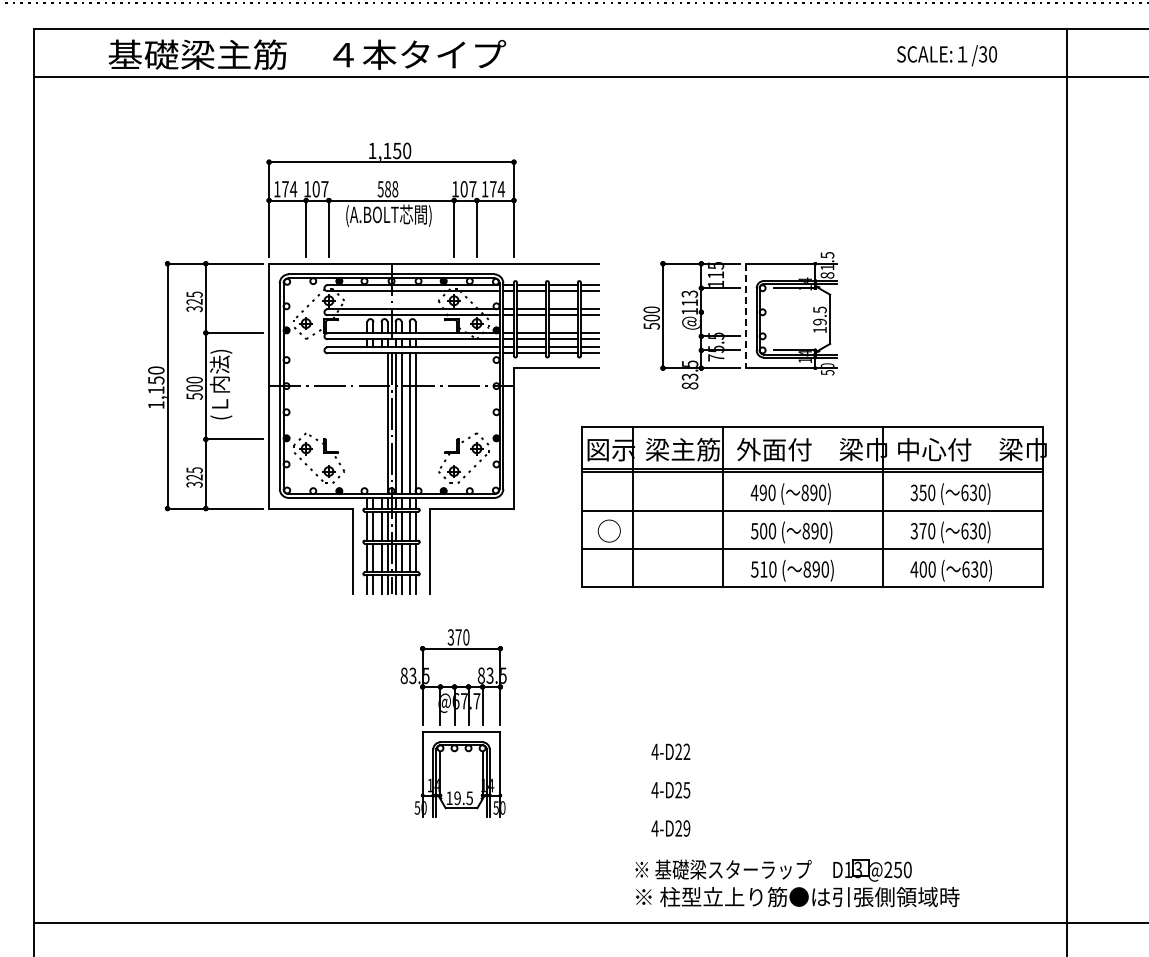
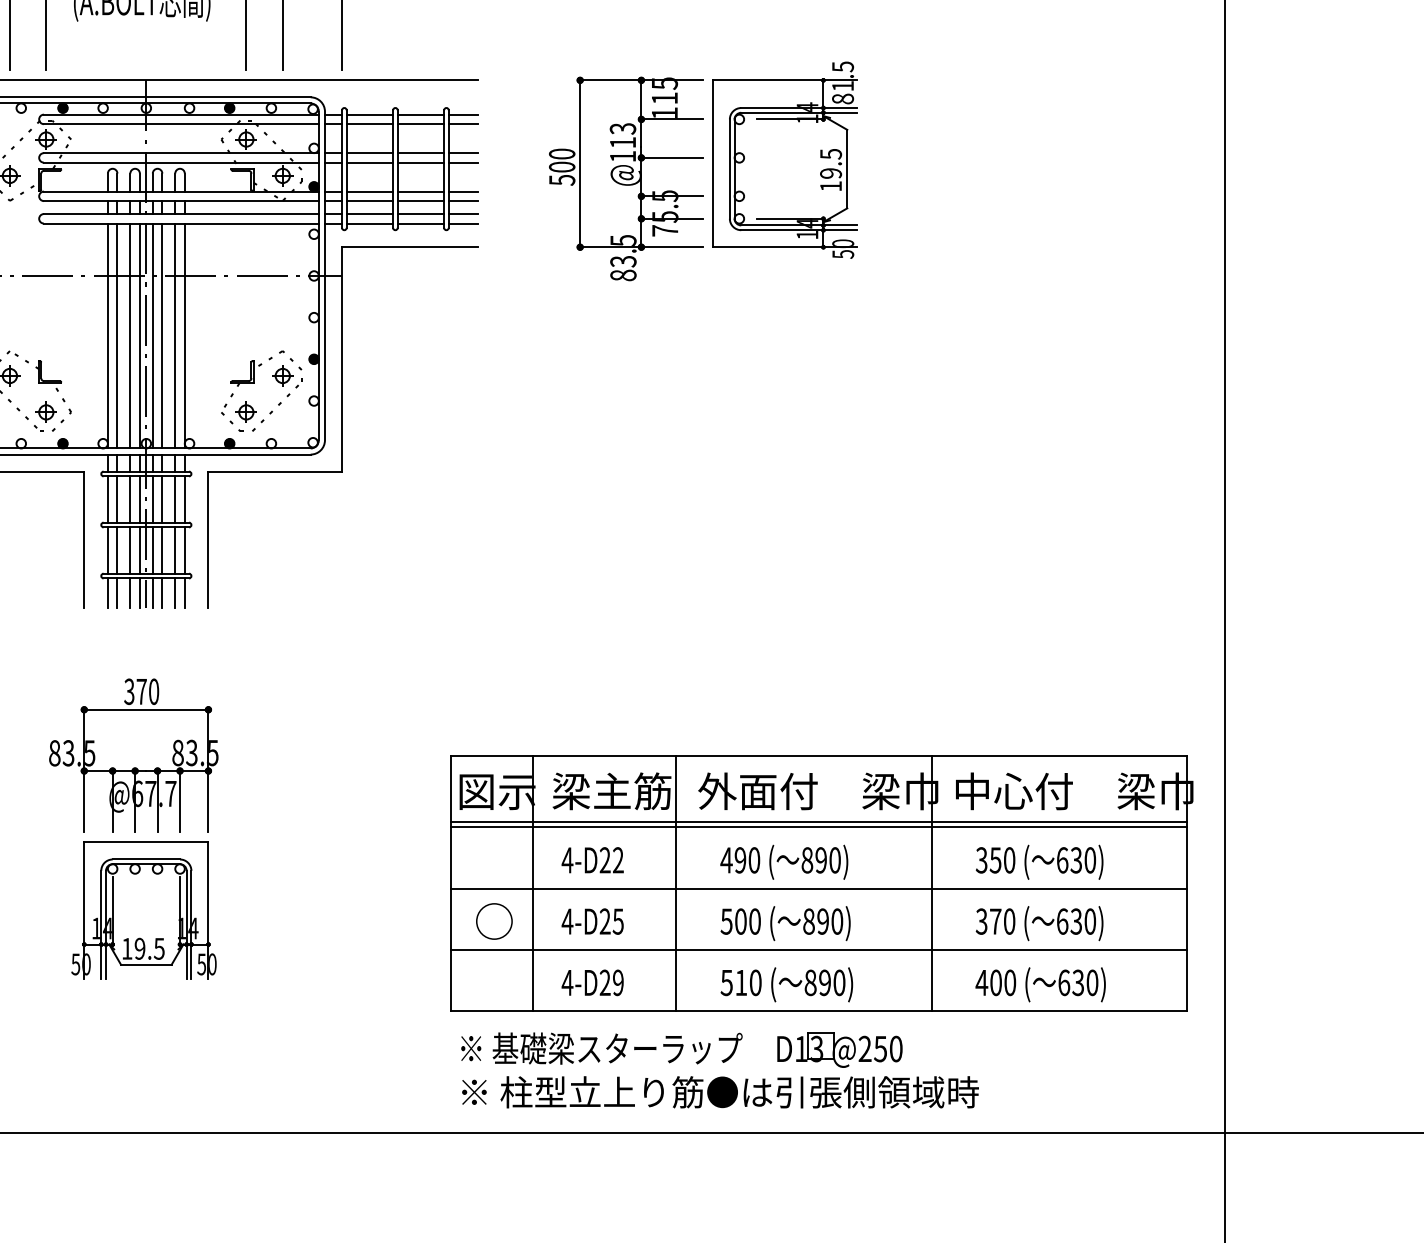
line: (720, 312) -> (672, 158), added
line: (746, 316) -> (713, 164), dashed -> solid
line: (367, 423) -> (107, 335), added
line: (373, 423) -> (117, 335), added
line: (381, 423) -> (130, 335), added
part: (813, 506) -> (820, 882), moved
part: (453, 723) -> (133, 829), moved
part: (797, 883) -> (719, 1070), moved

